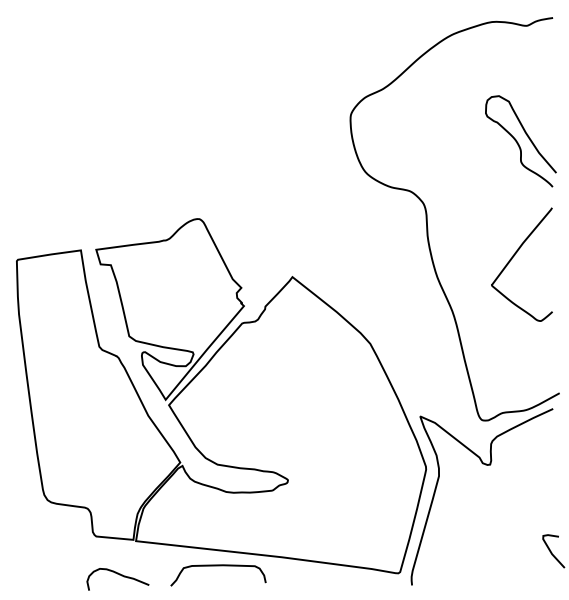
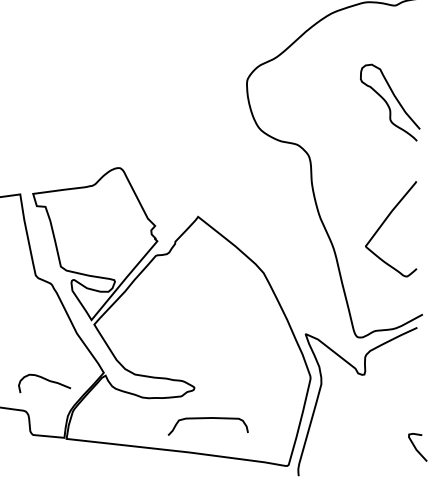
curve: (512, 259) -> (383, 224), moved
curve: (218, 566) -> (208, 419), moved
curve: (119, 575) -> (45, 380), moved

